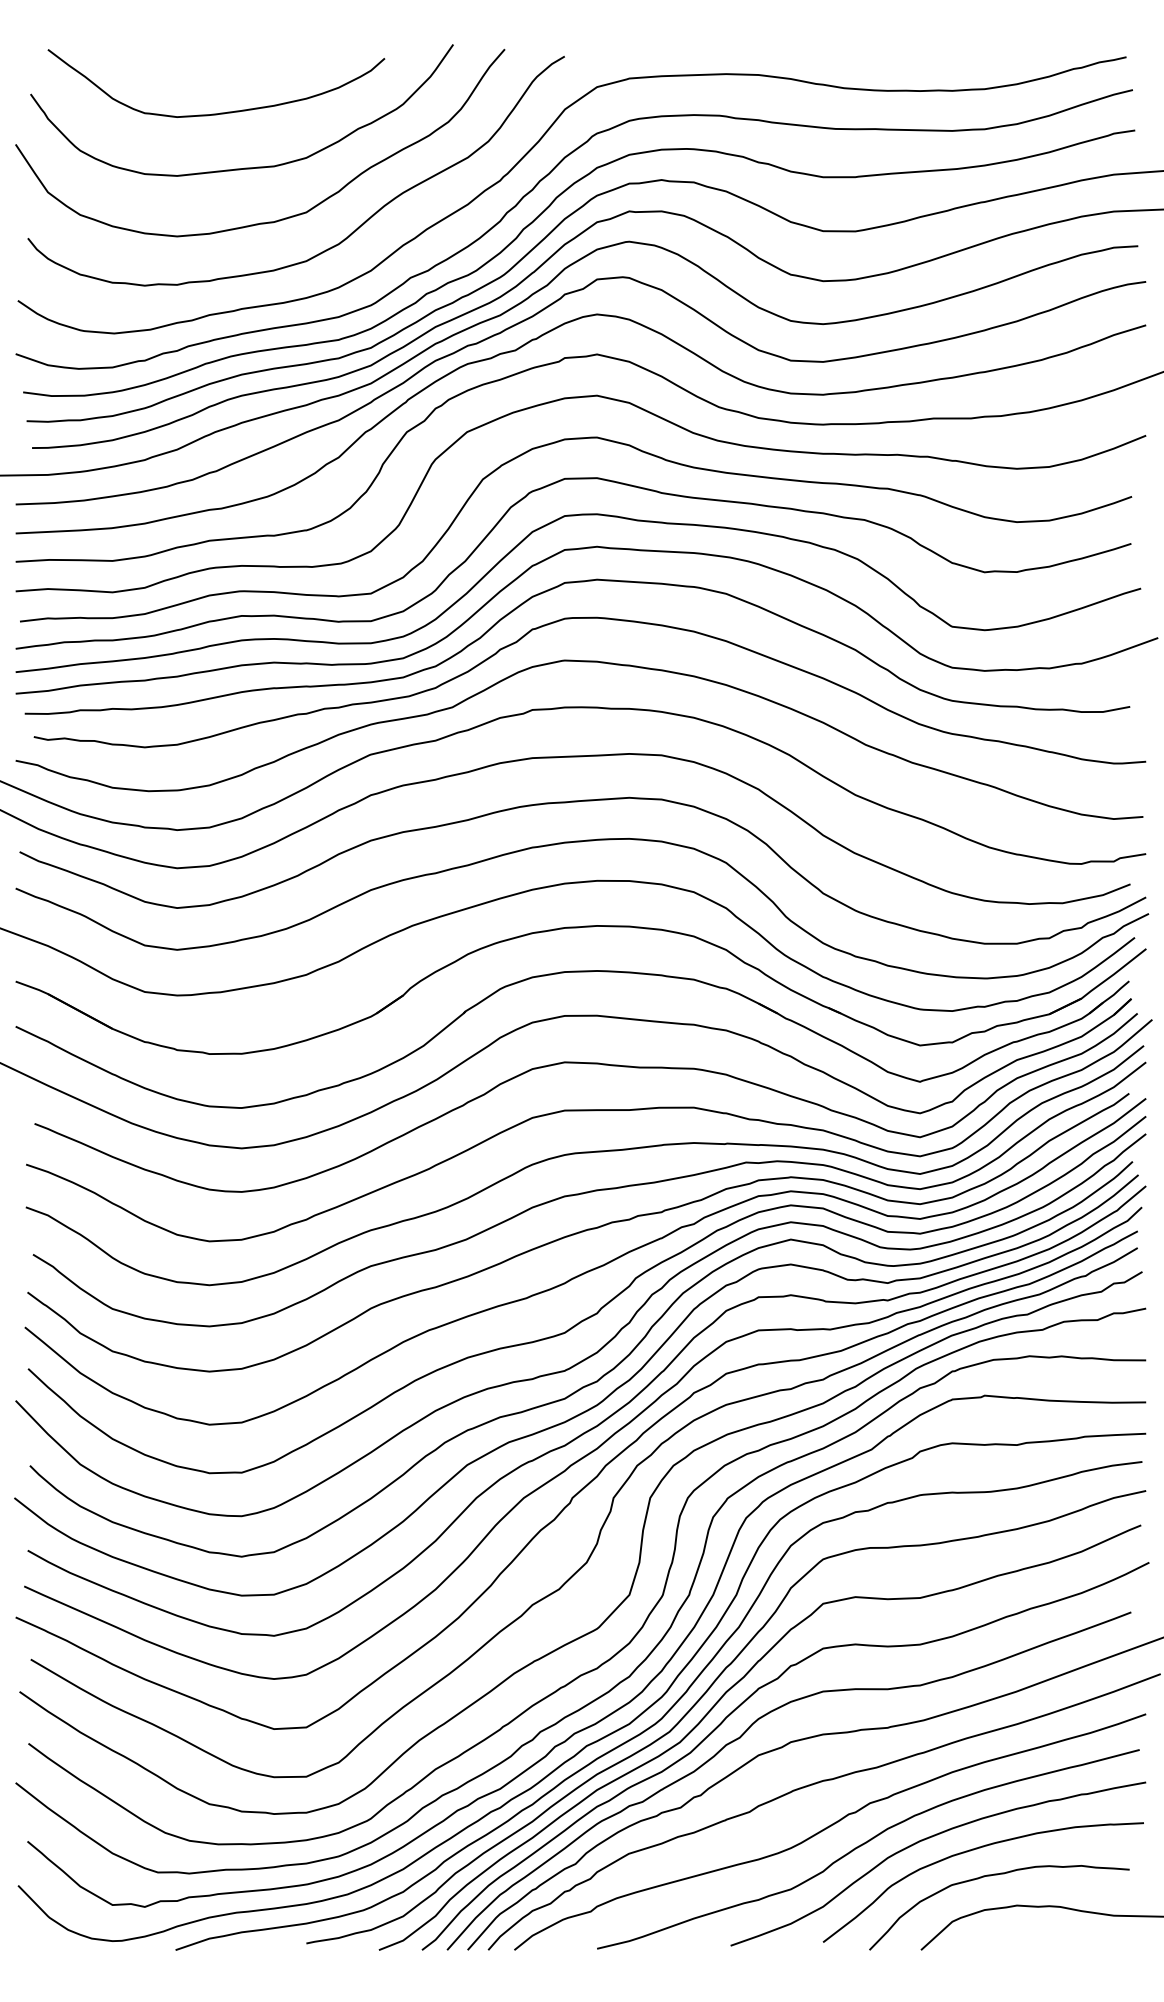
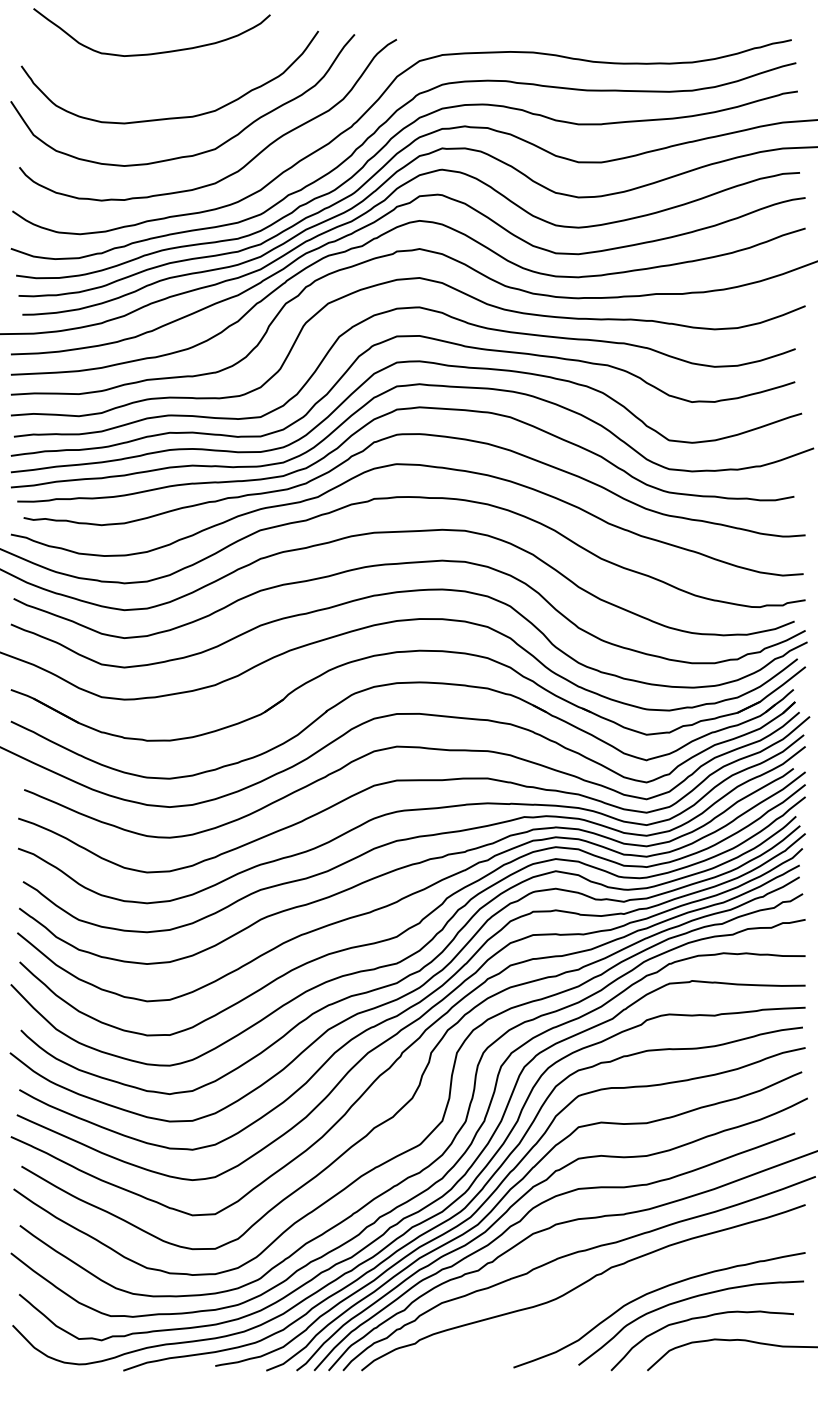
curve: (220, 112) -> (154, 52), moved
curve: (866, 1843) -> (609, 1295), removed

